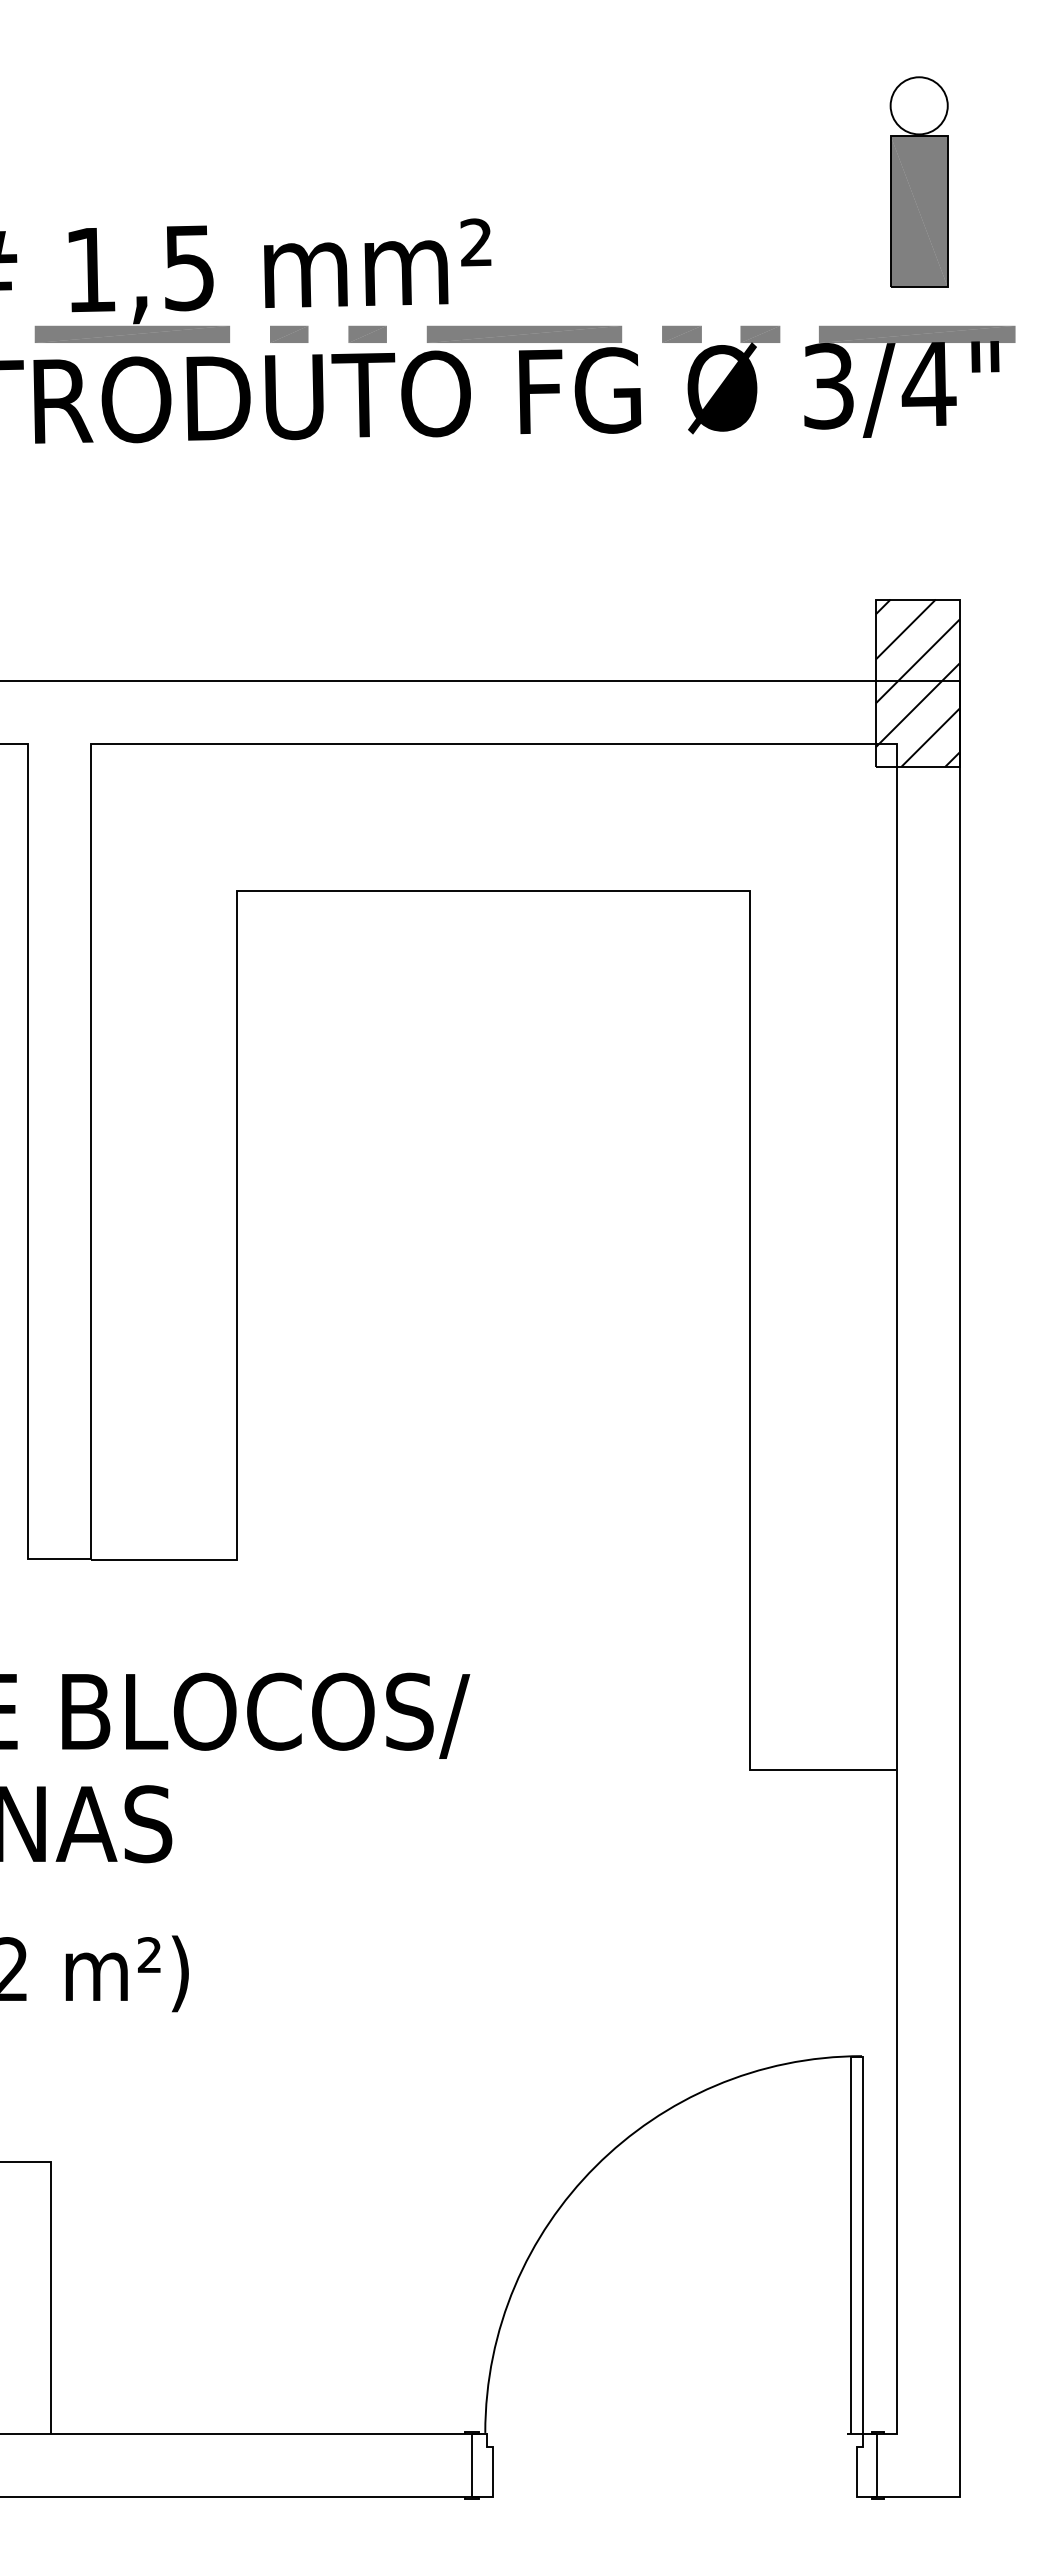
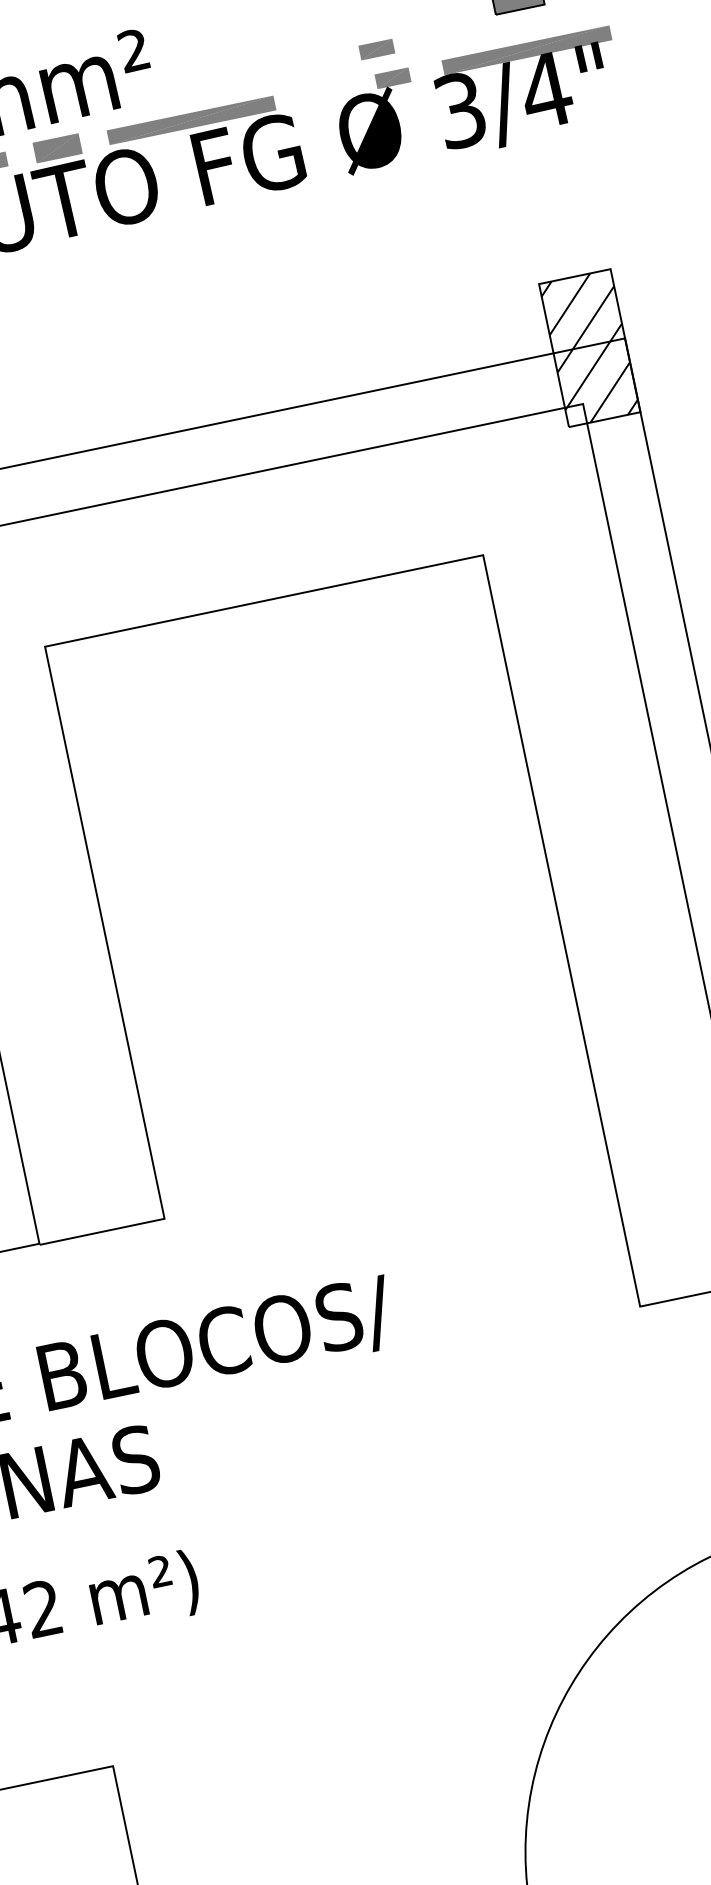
part: (367, 334) -> (57, 148), size x1.4
part: (681, 334) -> (376, 49), moved

